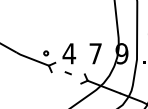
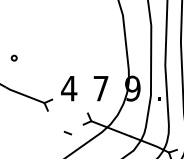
circle: (45, 52) -> (13, 57), moved
line: (67, 72) -> (67, 132), moved

